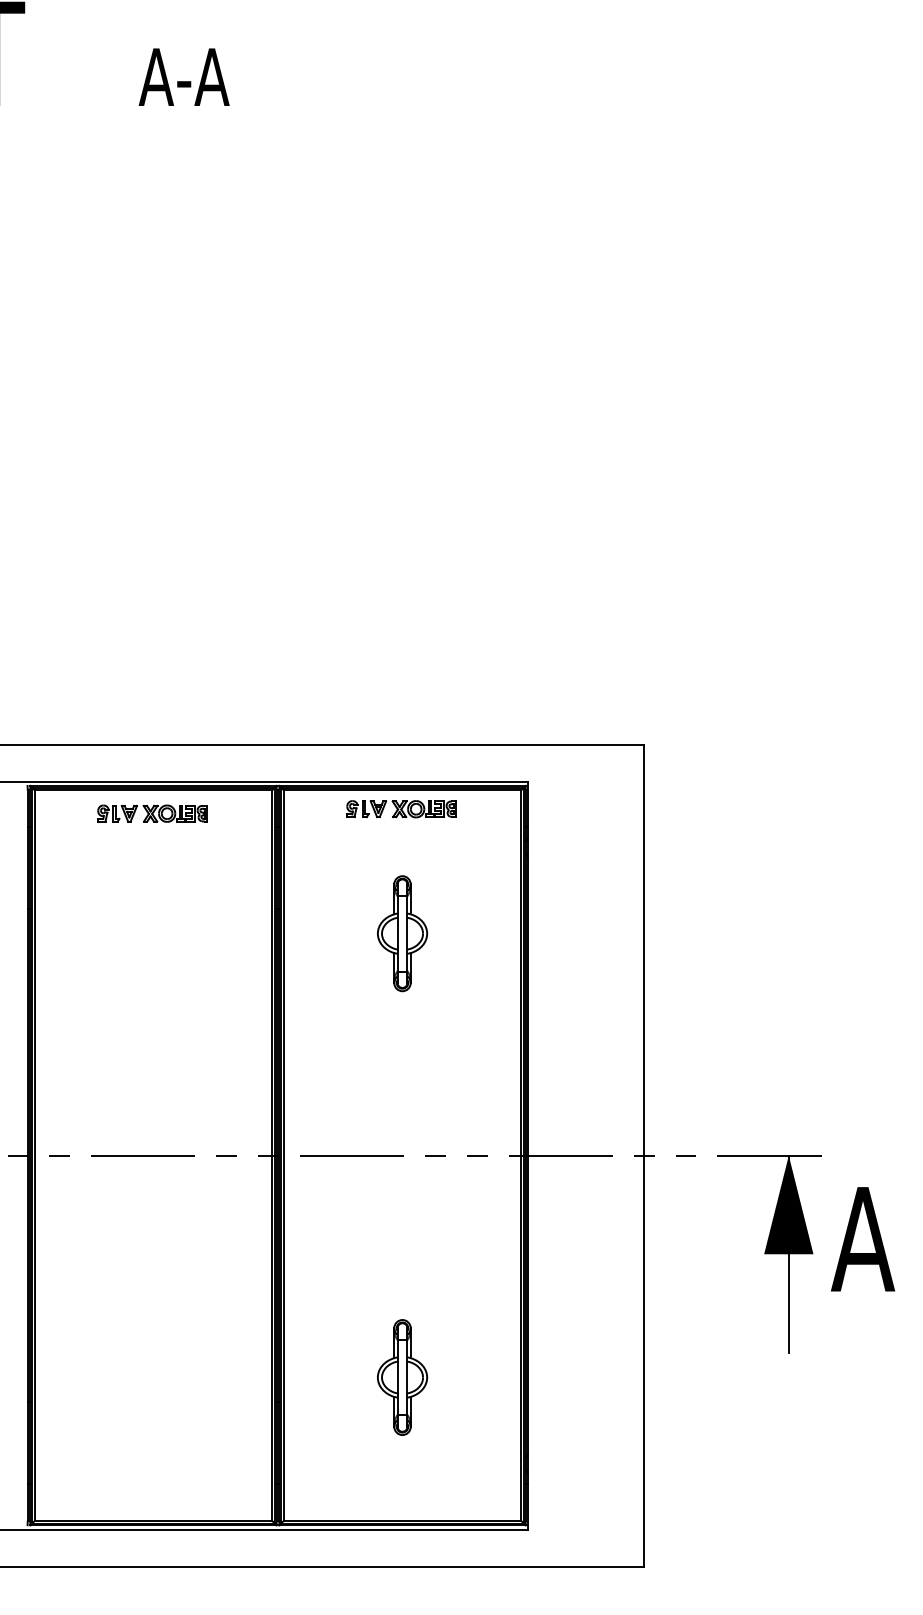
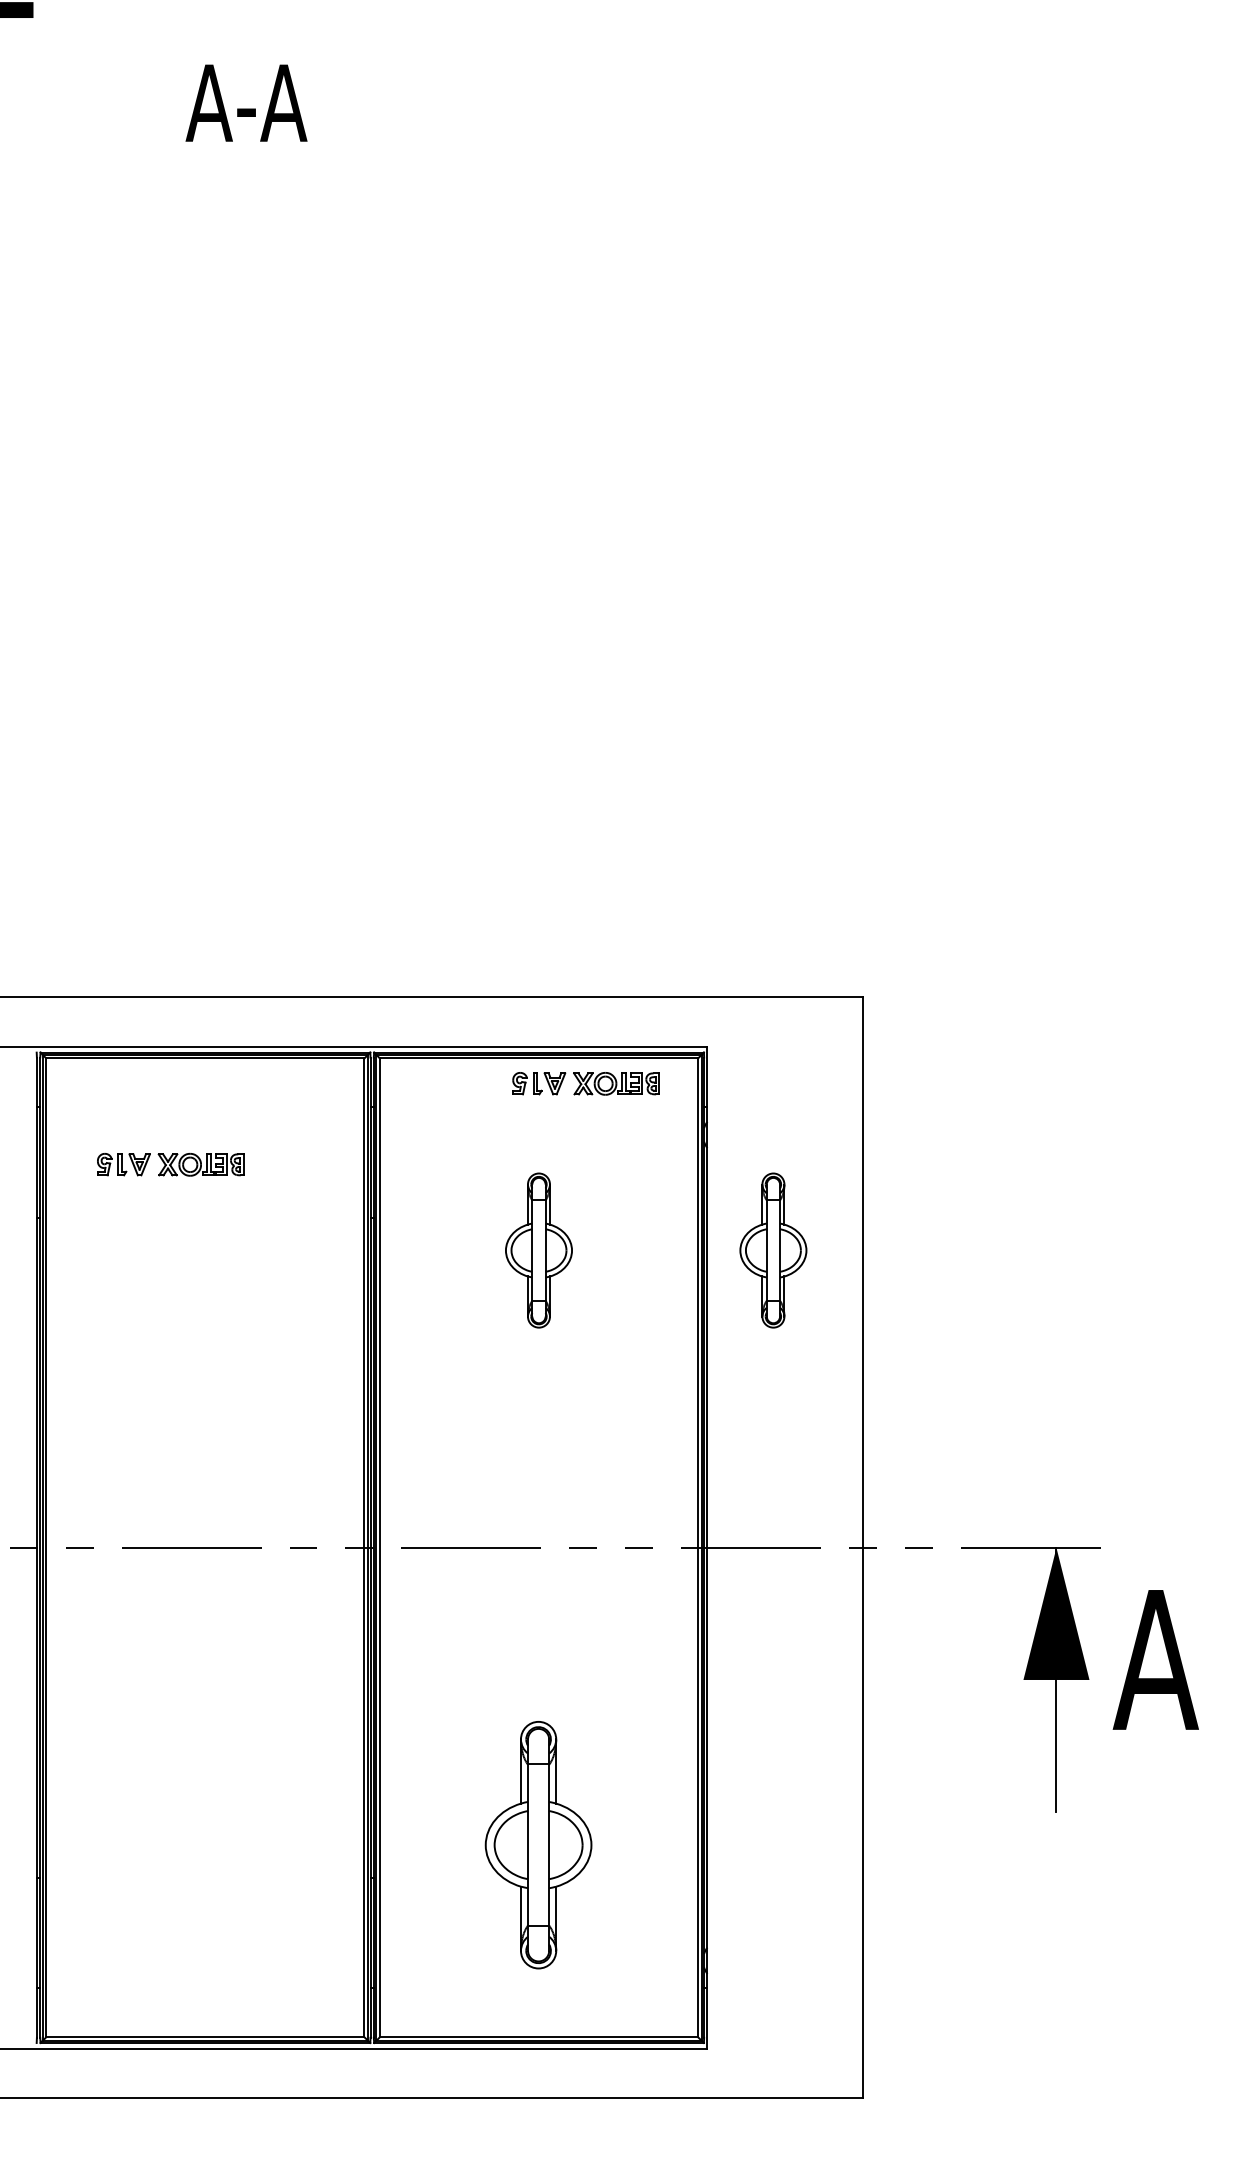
part: (401, 809) -> (585, 1084), moved
part: (152, 813) -> (170, 1164), moved
part: (577, 933) -> (773, 1250), added
part: (402, 1377) -> (538, 1845), size x1.6

